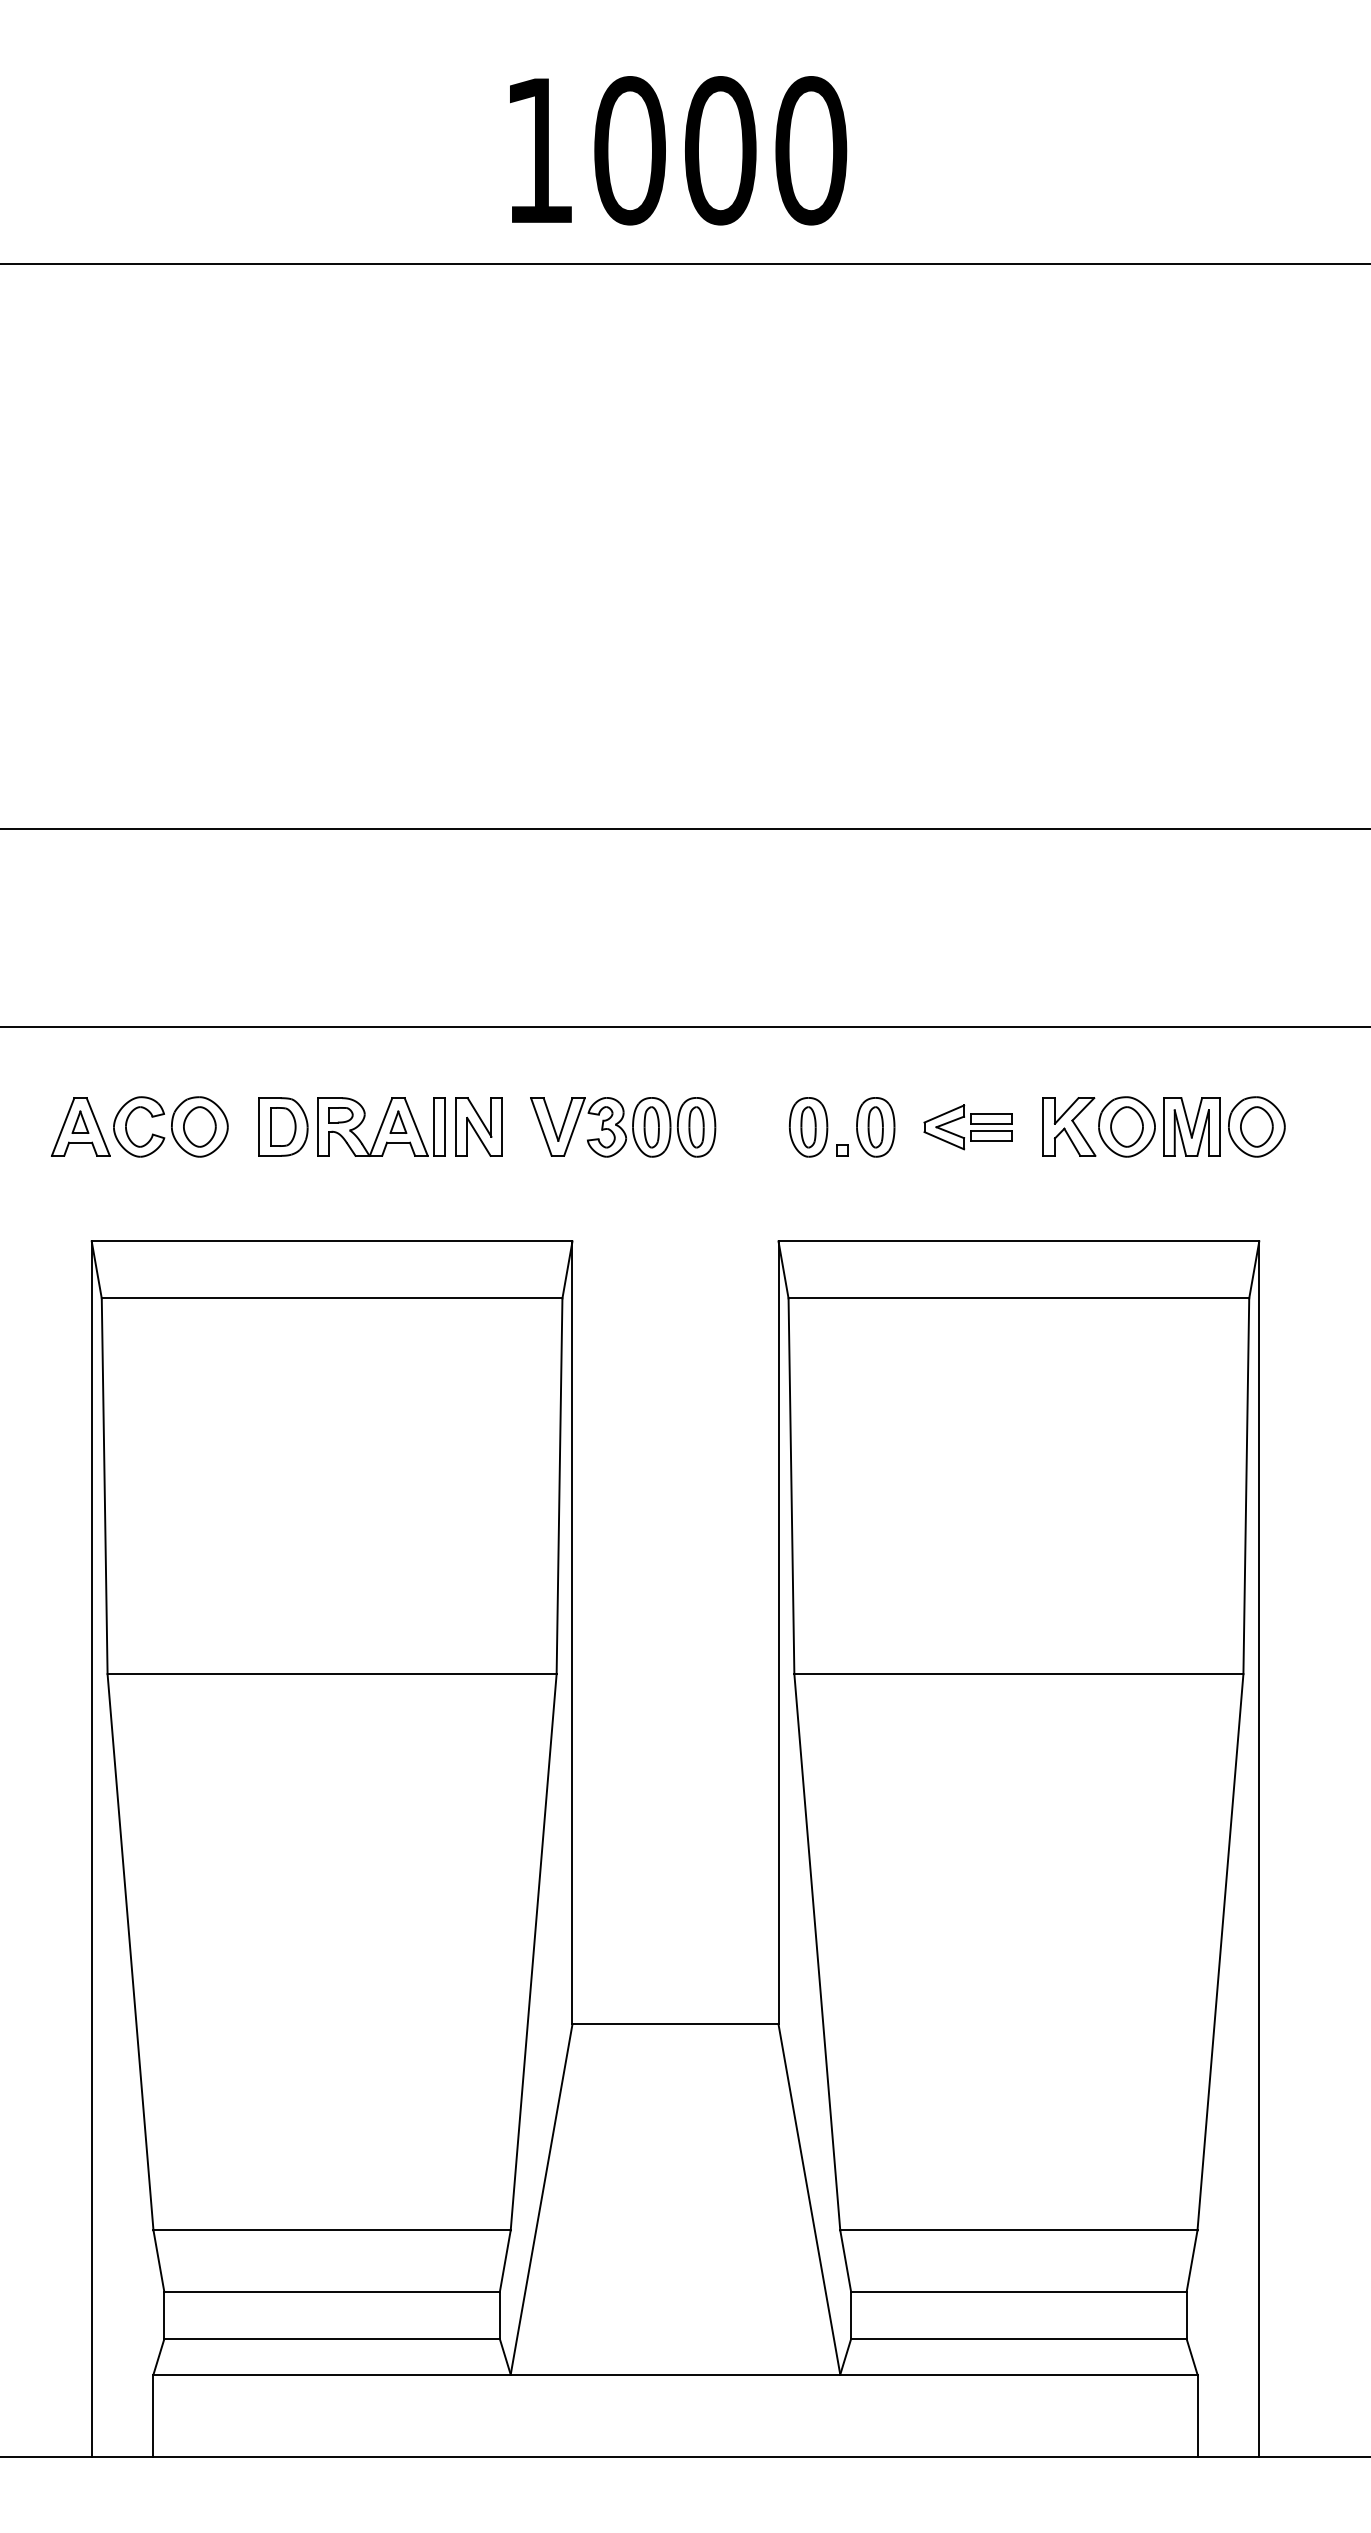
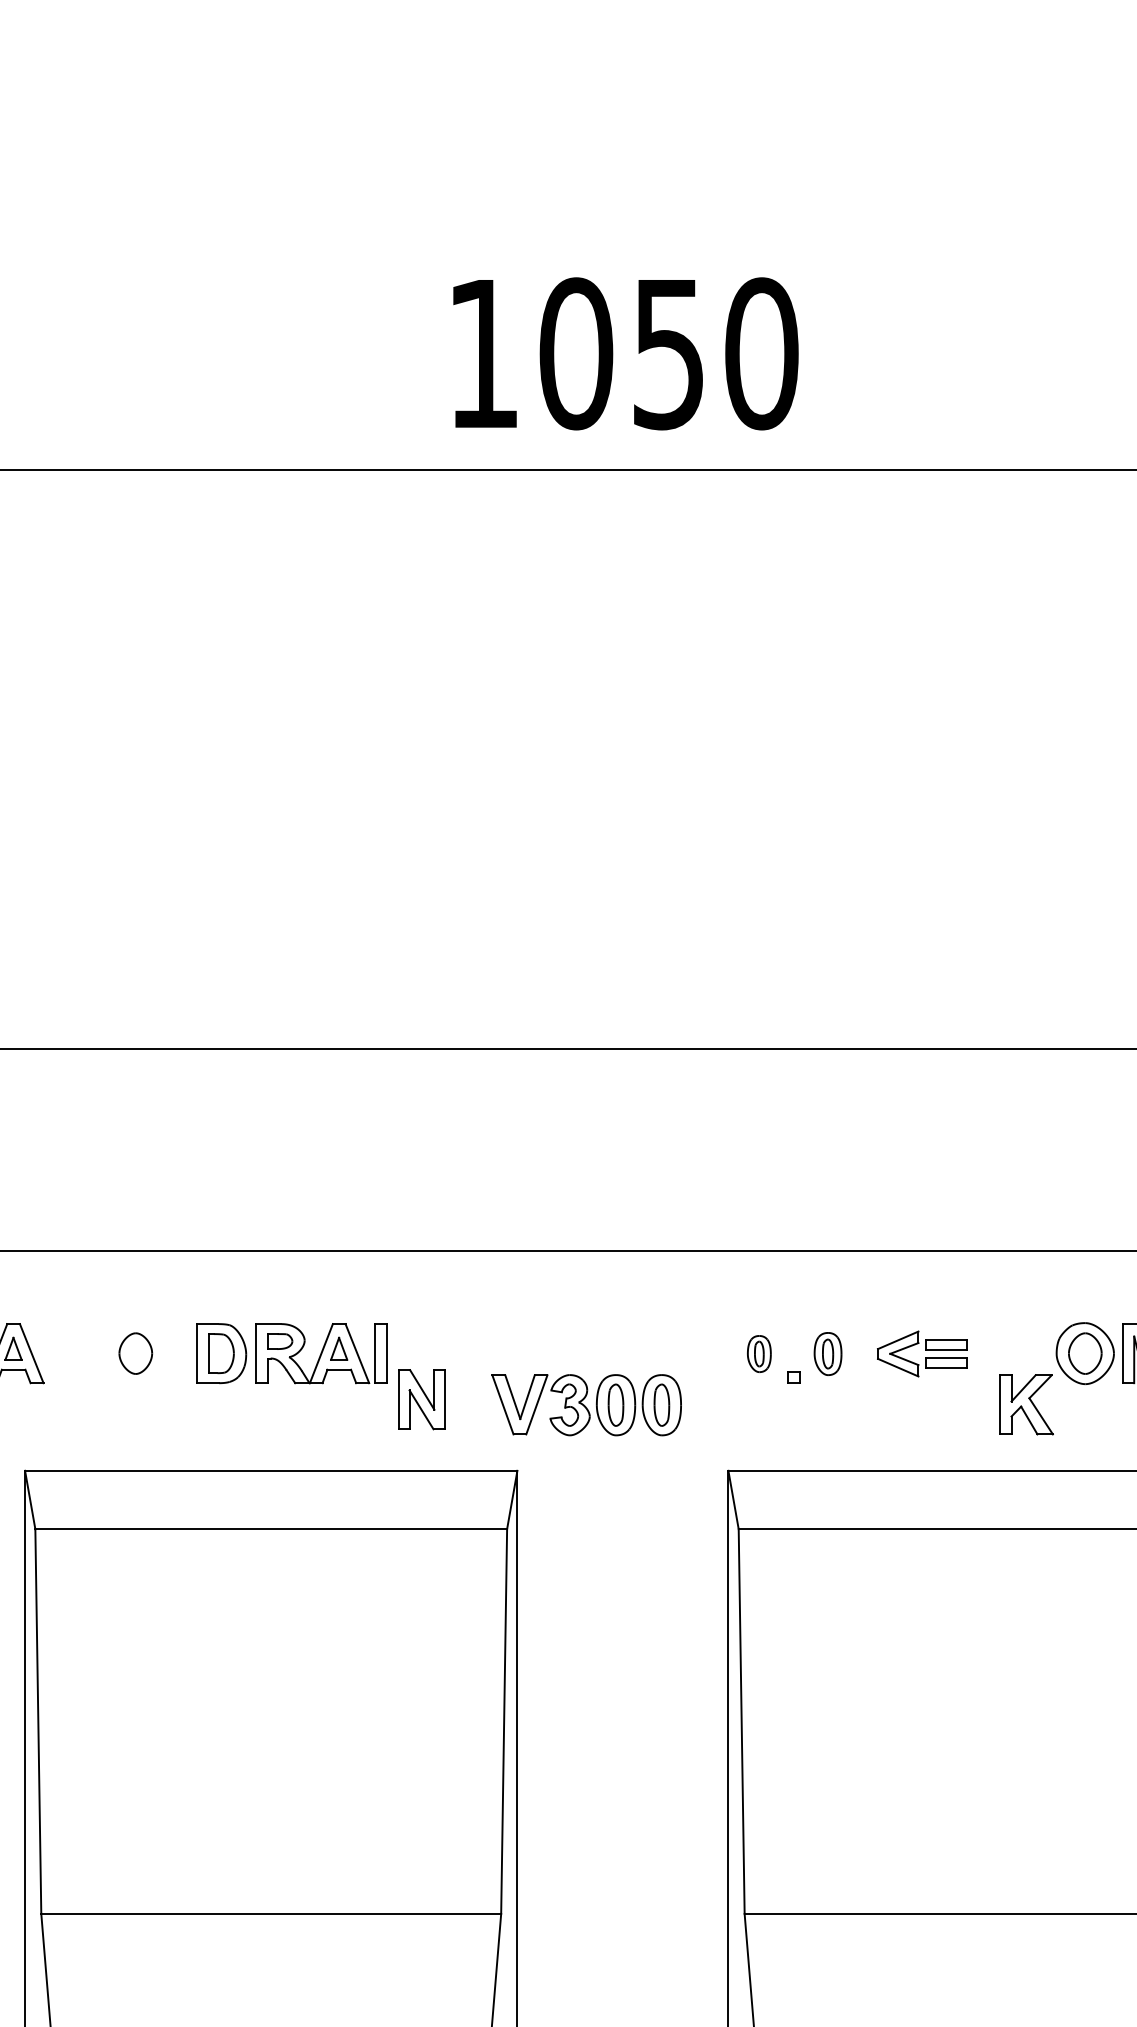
text: (720, 150) -> (668, 353), 1000 -> 1050
part: (170, 1126) -> (105, 1353), removed
part: (478, 1126) -> (421, 1399), moved
part: (1069, 1126) -> (1026, 1404), moved
part: (623, 1127) -> (587, 1405), moved
part: (808, 1127) -> (759, 1354), size x0.6
part: (875, 1127) -> (827, 1354), size x0.7

